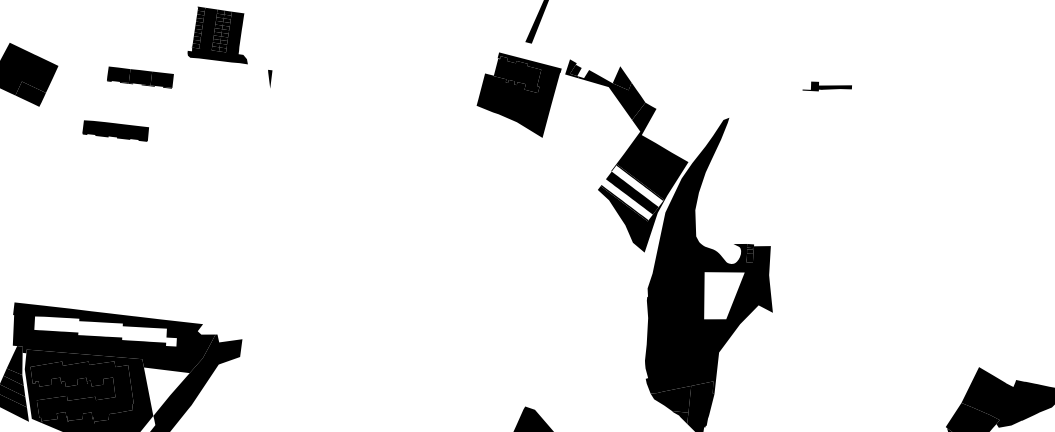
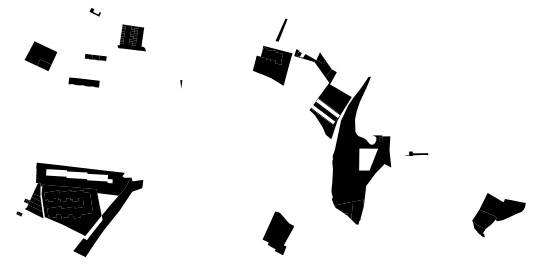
part: (140, 77) -> (95, 57), size x0.7
part: (270, 77) -> (181, 83), moved
part: (826, 85) -> (416, 153), moved

